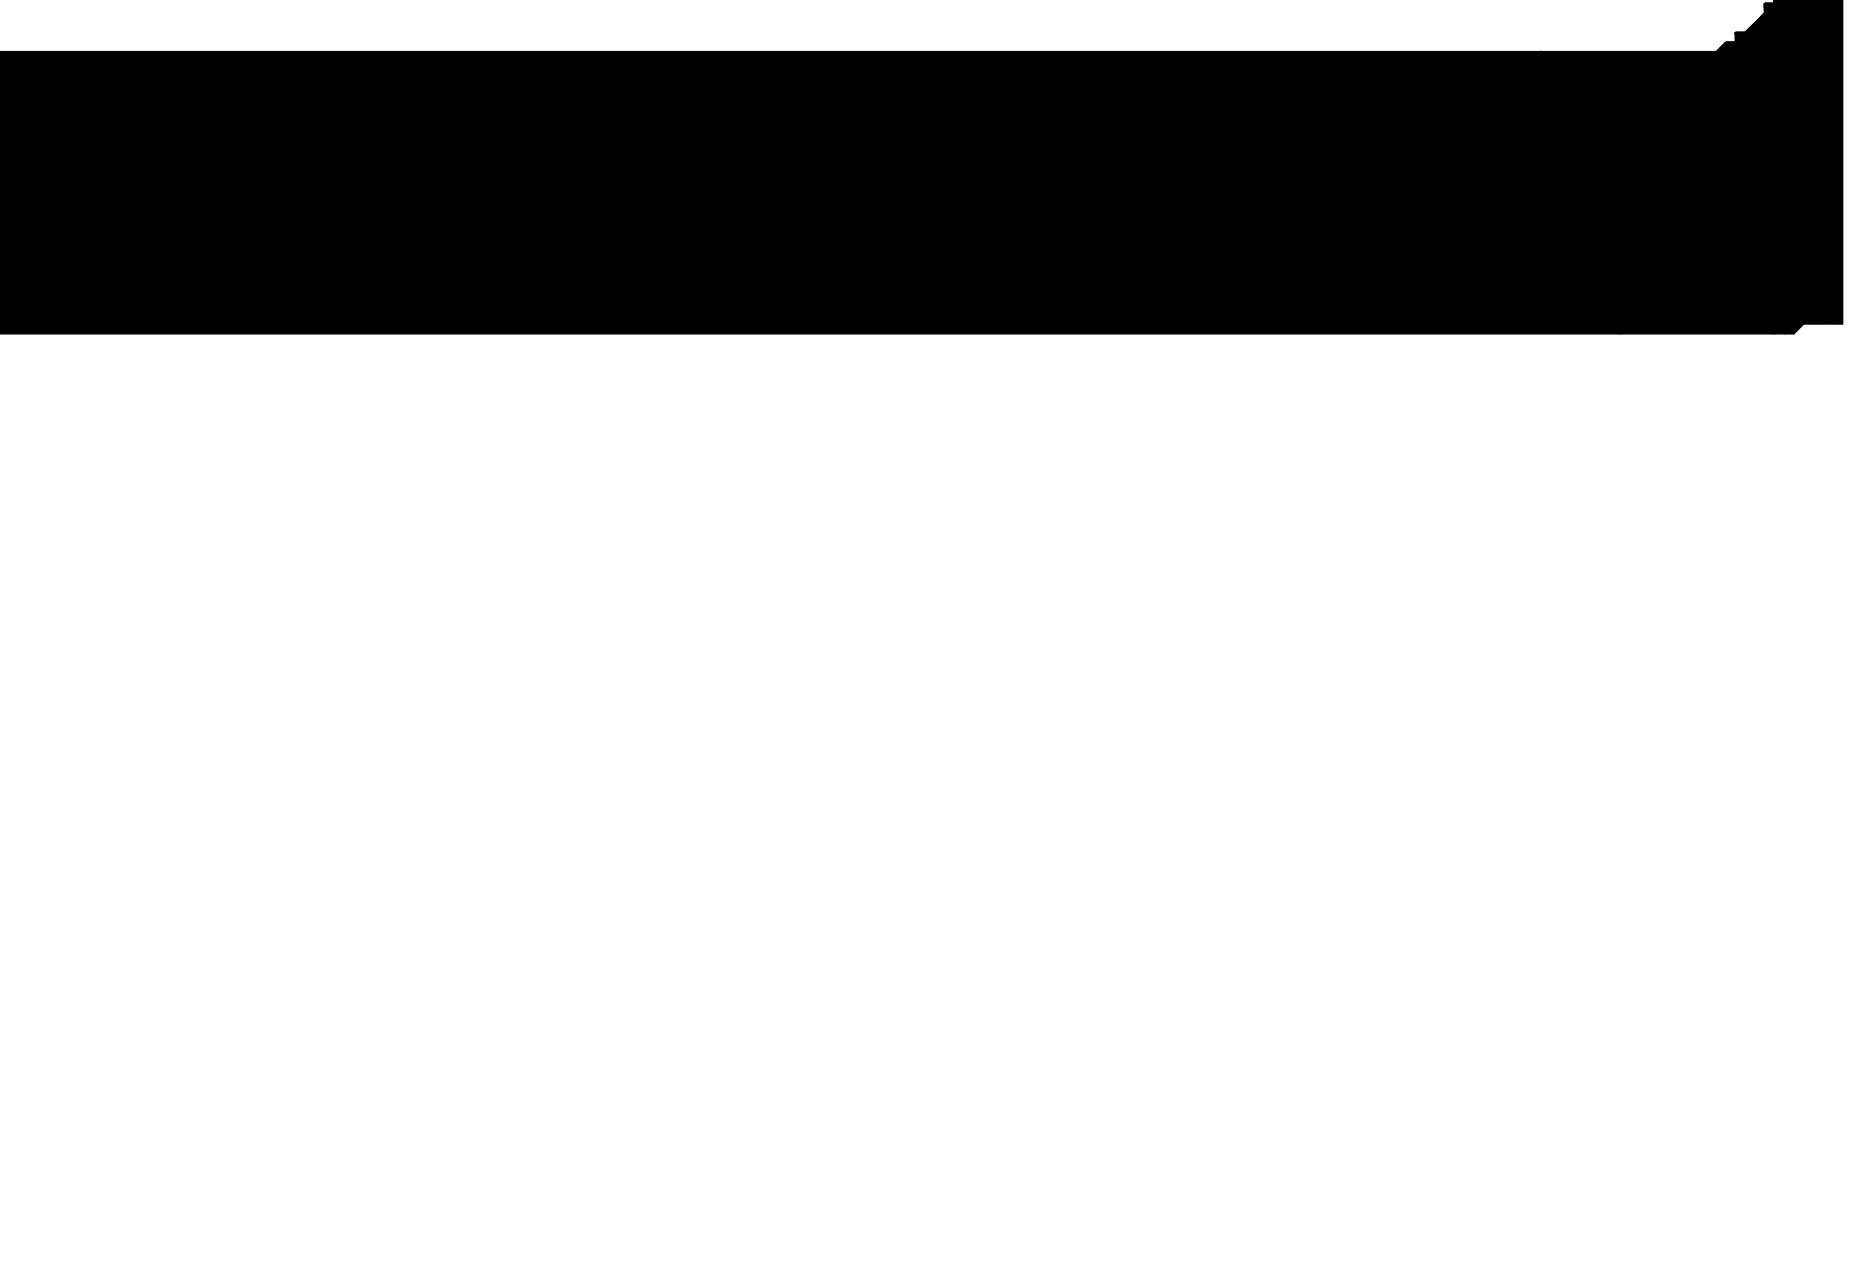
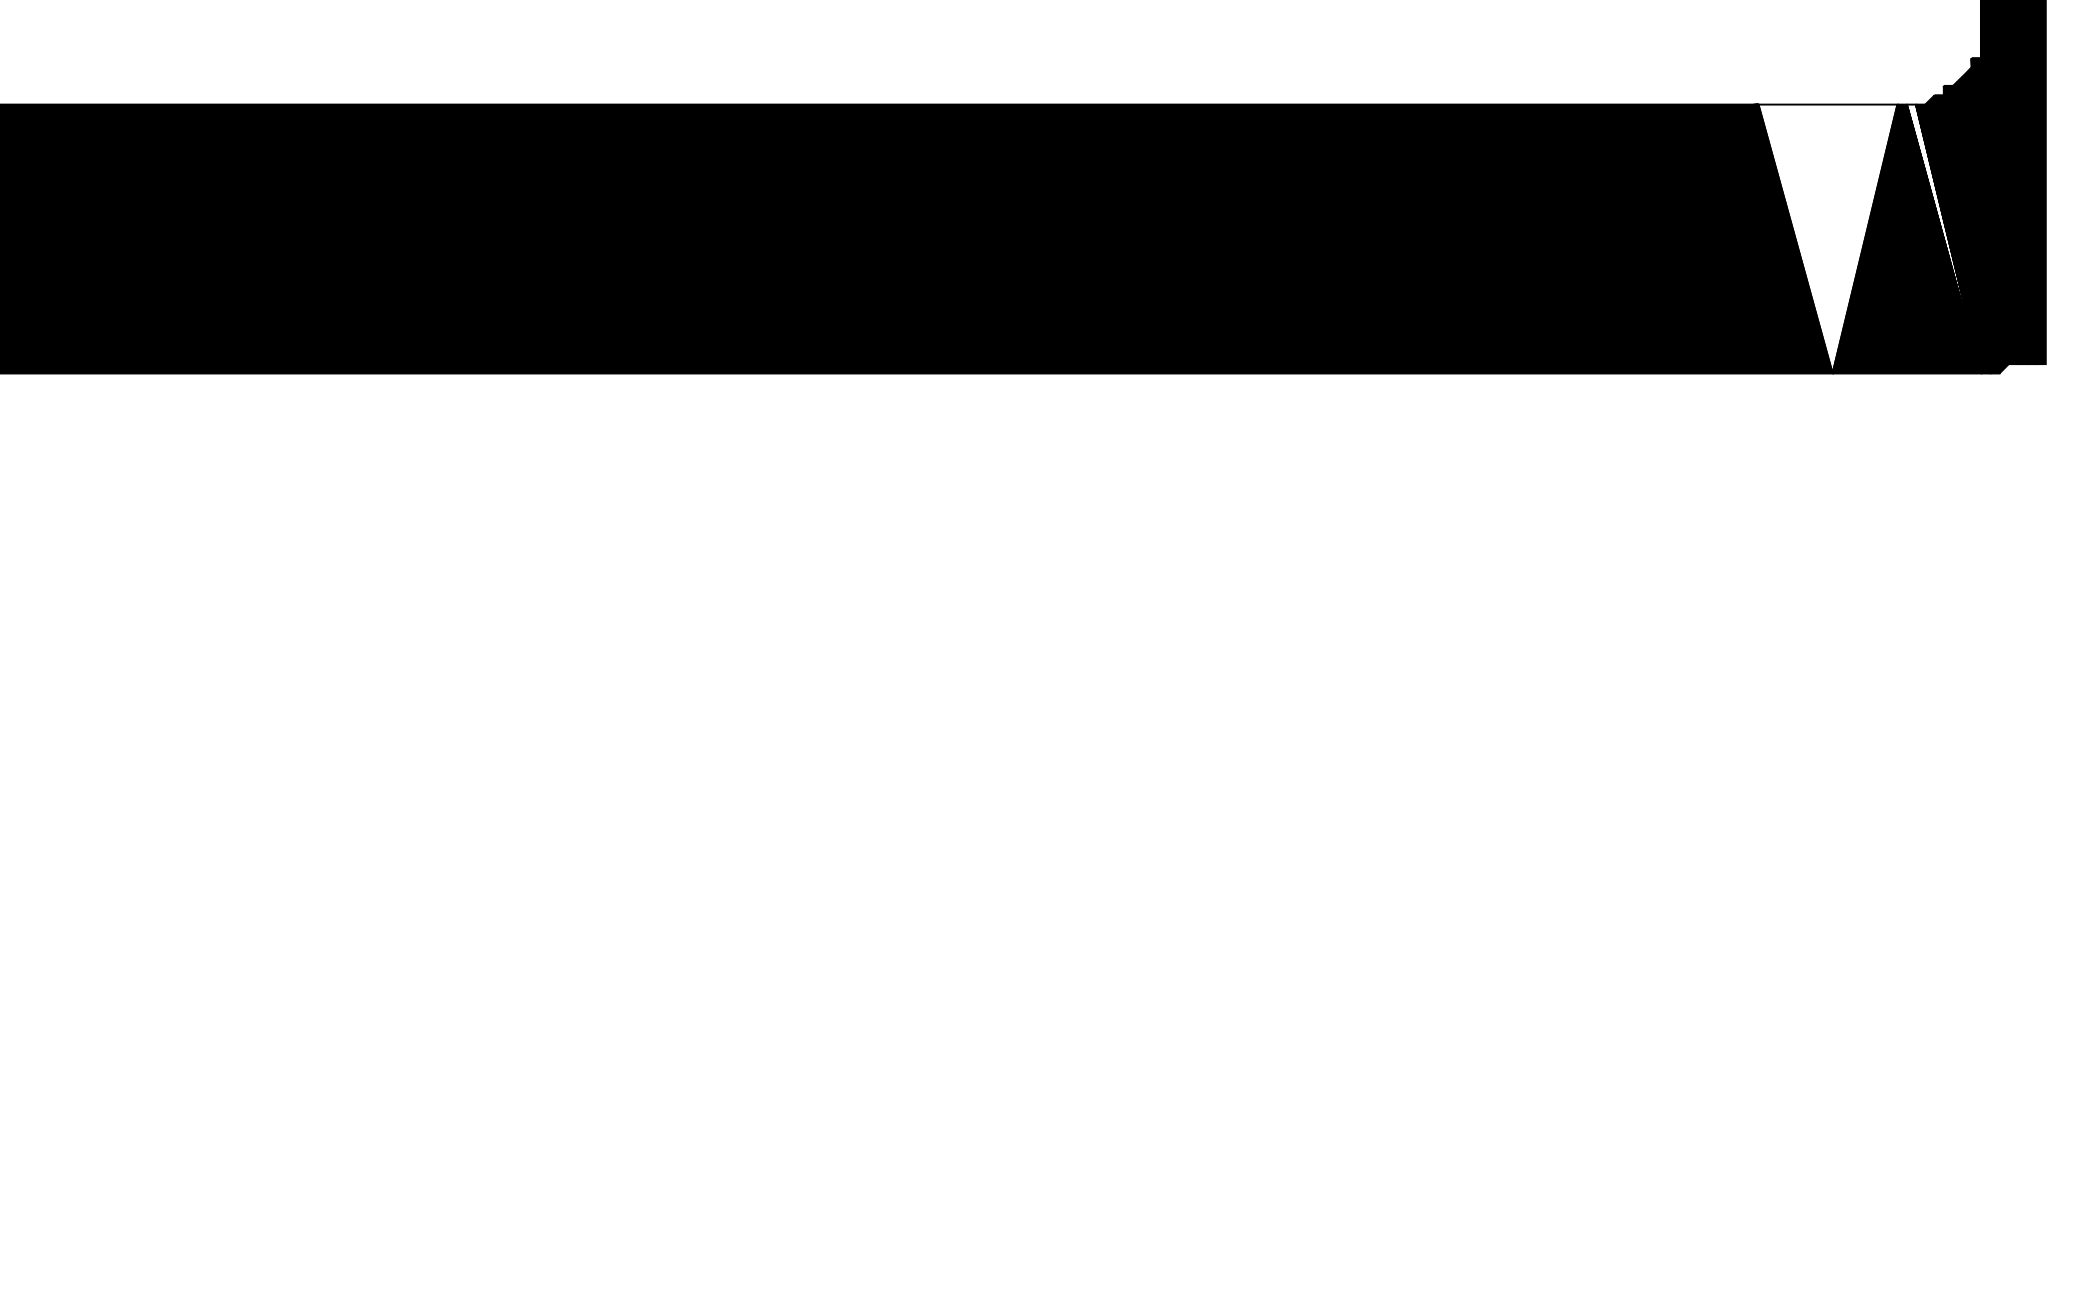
fill: (1613, 192) -> (1827, 238), removed
fill: (1735, 192) -> (1943, 238), removed

